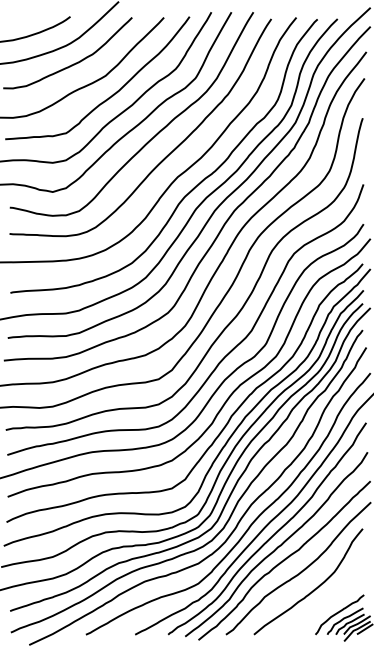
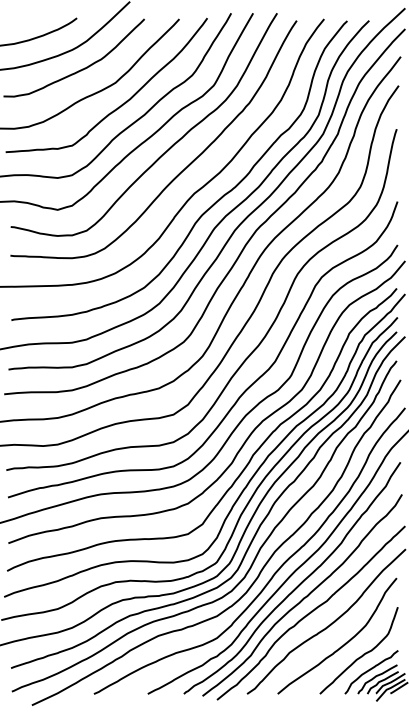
curve: (331, 598) -> (362, 654), added

